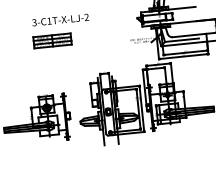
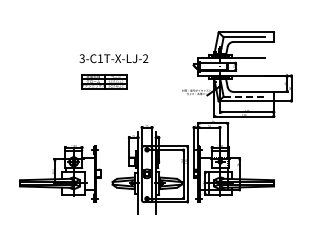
text: (60, 19) -> (113, 58), moved
part: (52, 40) -> (104, 81), moved
line: (182, 40) -> (244, 96), solid -> dashed

